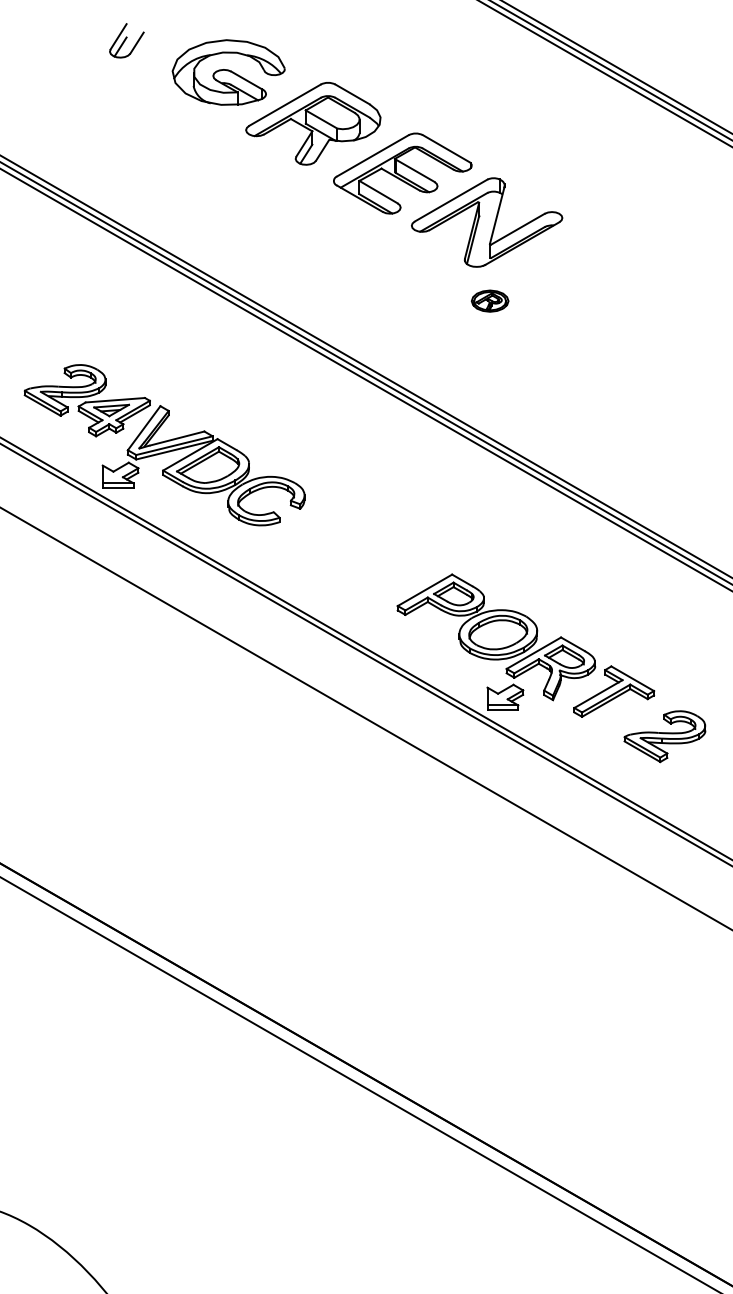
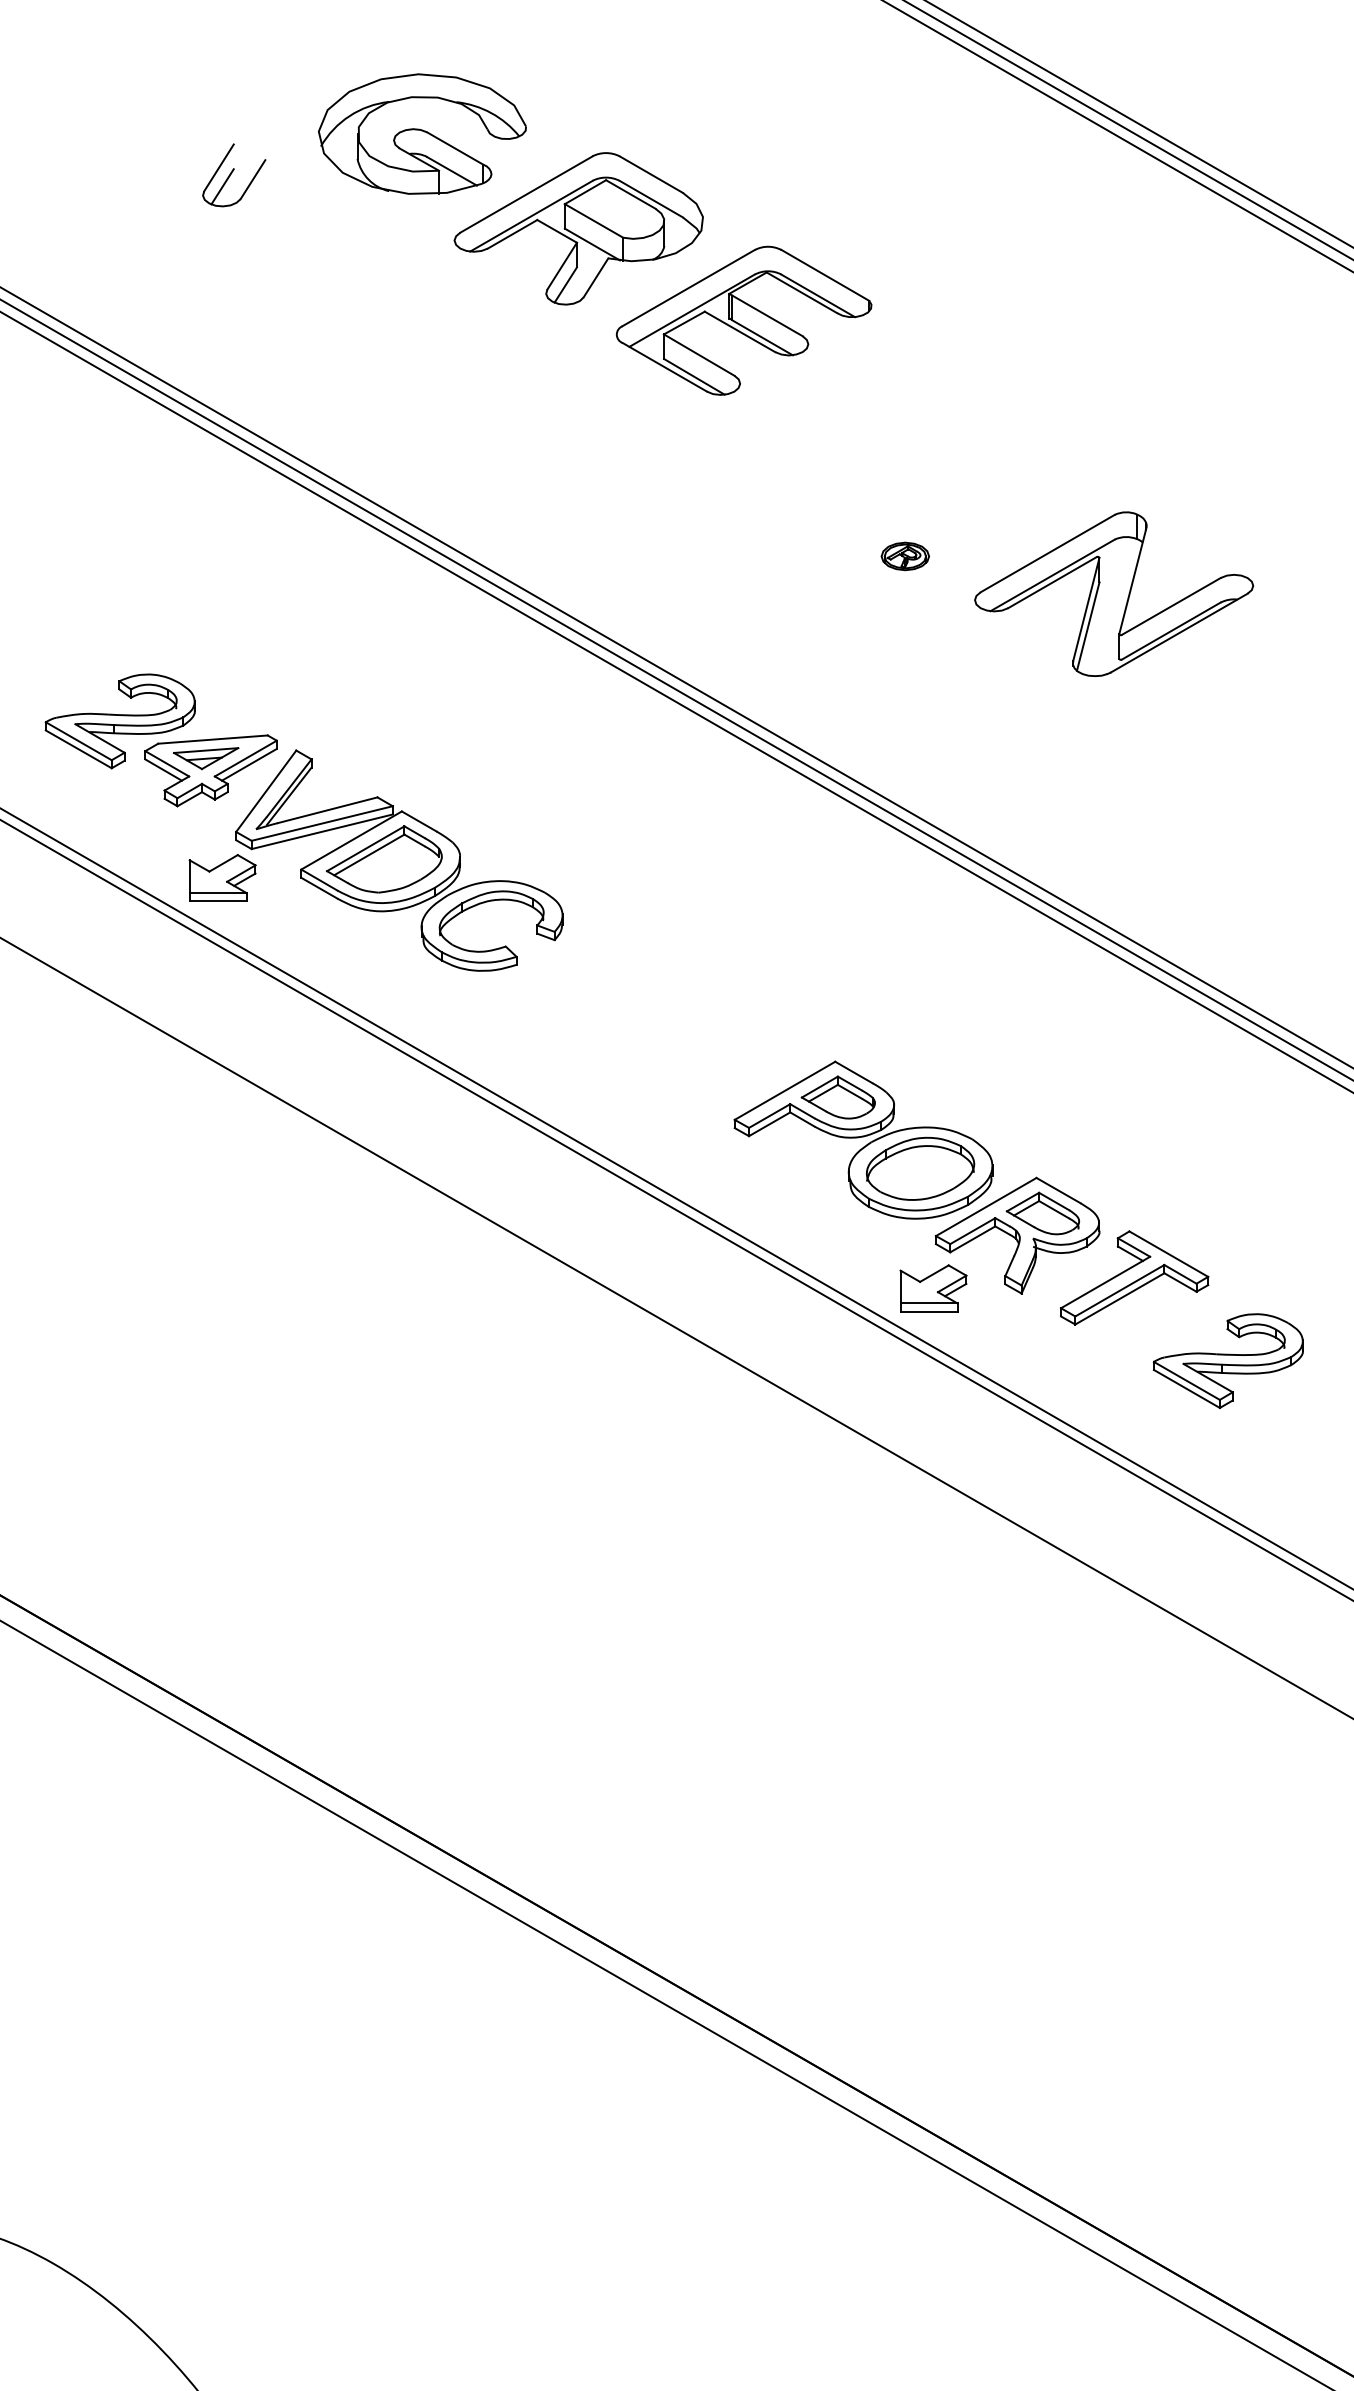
part: (126, 40) -> (233, 174), moved
part: (487, 222) -> (1114, 594), moved
part: (489, 300) -> (904, 555), size x0.7

